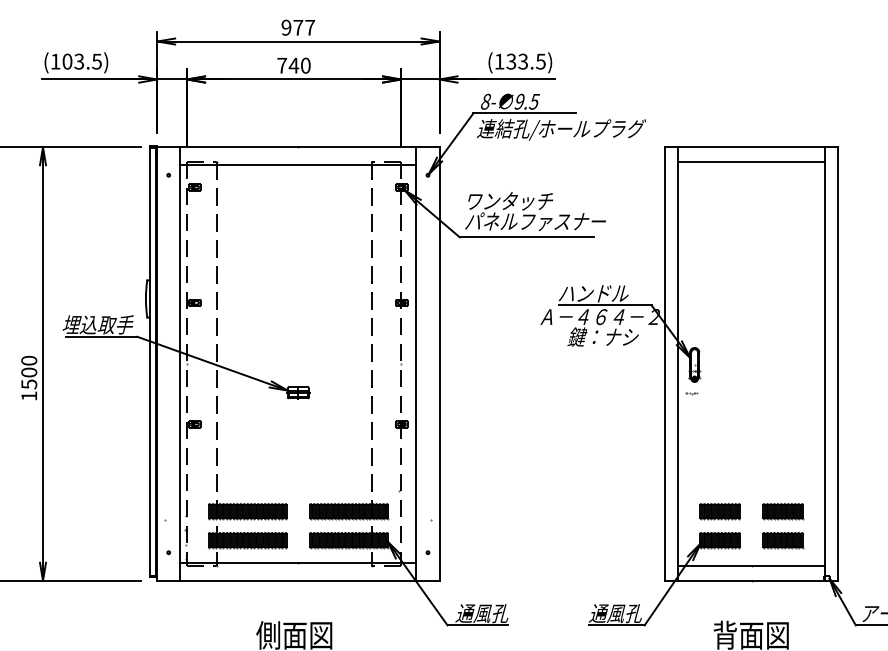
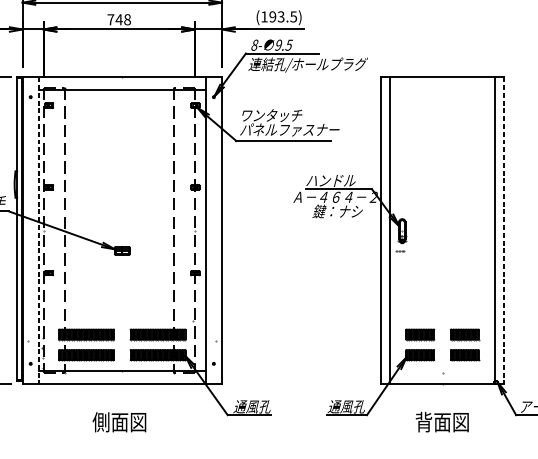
text: (511, 61) -> (272, 16), (133.5) -> (193.5)
text: (305, 65) -> (127, 19), 740 -> 748
line: (751, 161) -> (442, 87), removed
line: (180, 364) -> (39, 230), solid -> dashed
line: (838, 364) -> (503, 230), solid -> dashed
line: (751, 566) -> (442, 373), removed

